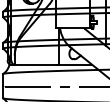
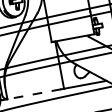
line: (35, 64) -> (33, 93), solid -> dashed

